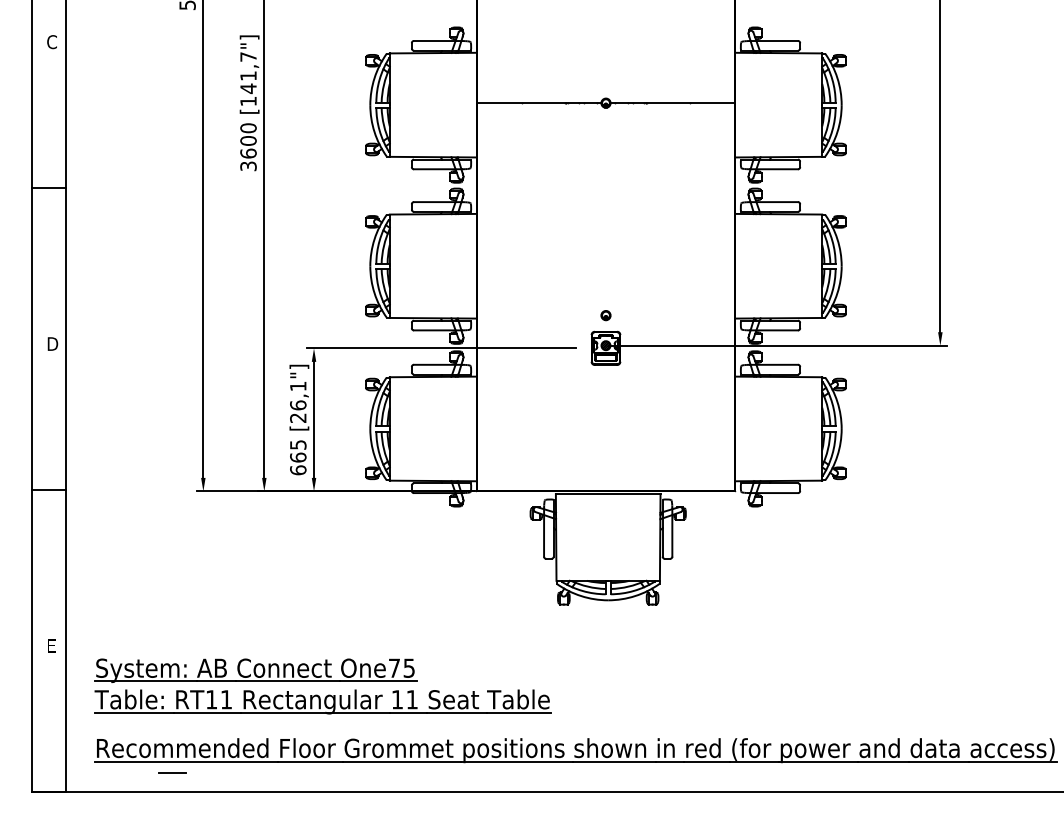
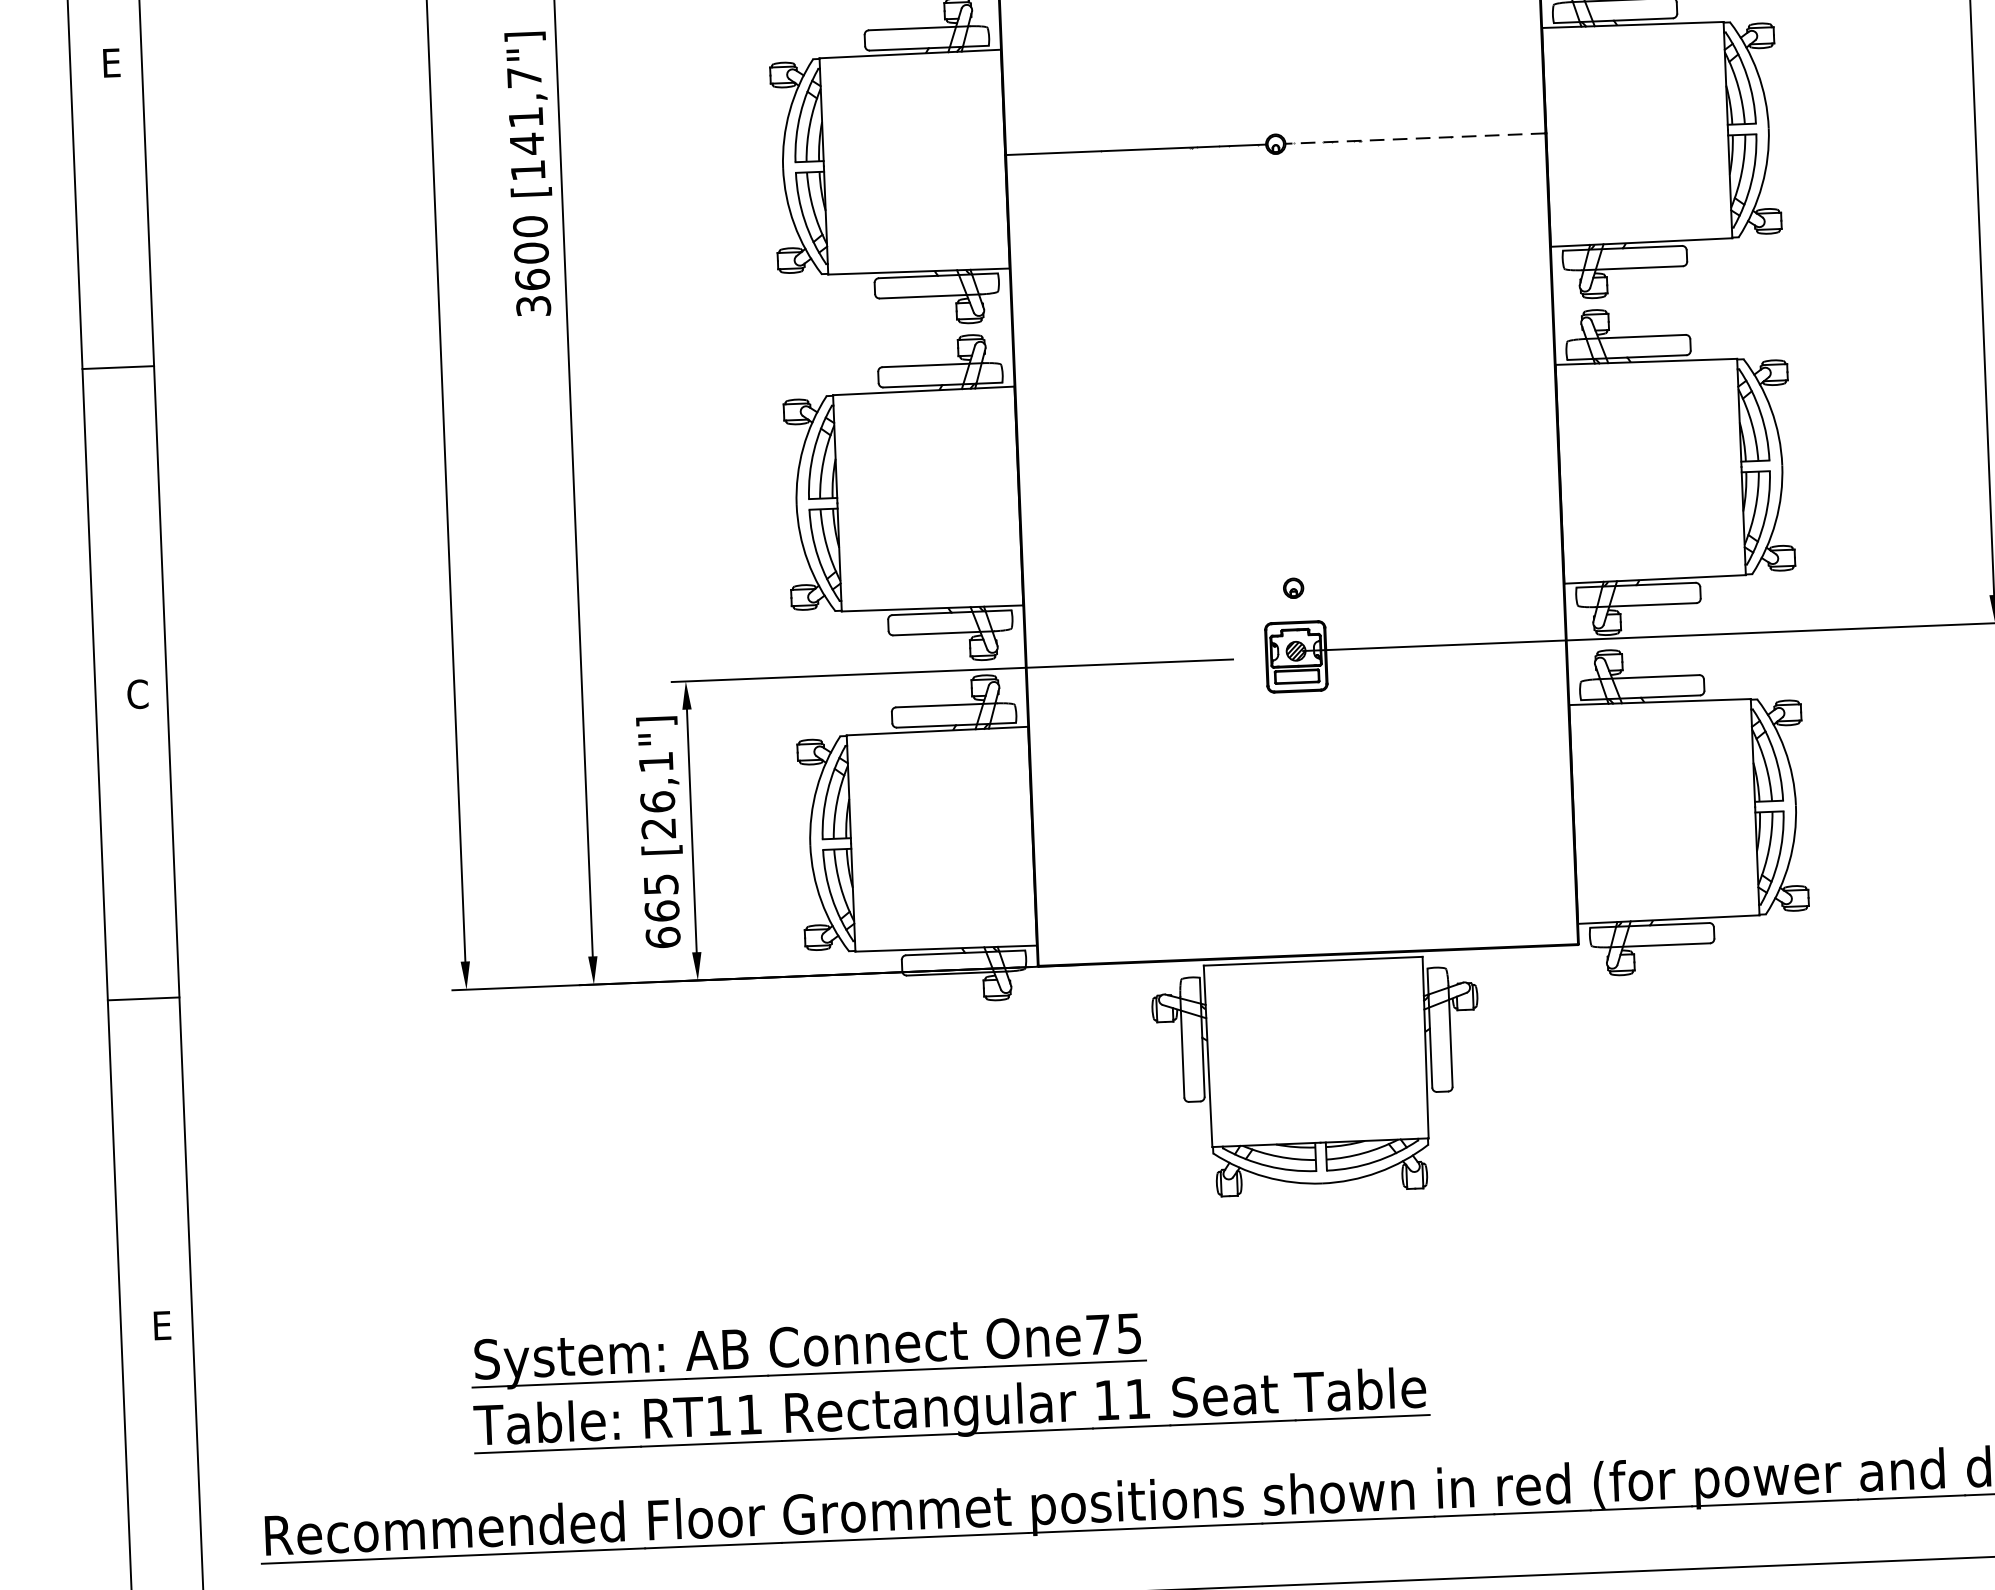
text: (51, 42) -> (111, 63), C -> E
line: (672, 103) -> (1414, 139), solid -> dashed
text: (52, 344) -> (138, 695), D -> C
part: (322, 686) -> (949, 1378), moved
line: (172, 773) -> (425, 1582), removed

